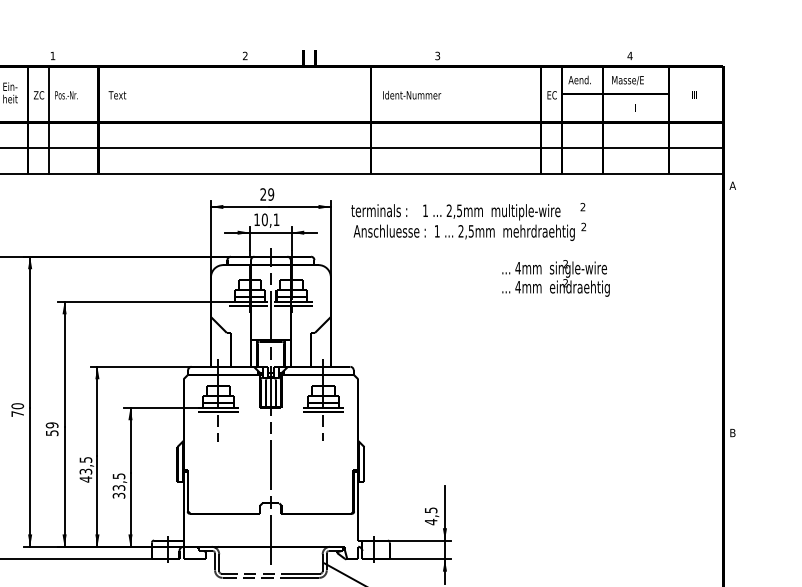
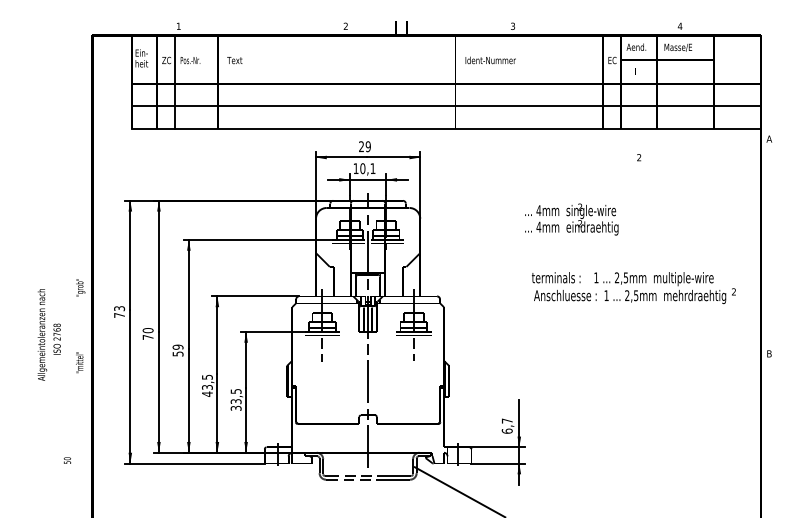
text: (468, 223) -> (633, 288), moved
text: (555, 278) -> (571, 219), moved
text: (430, 516) -> (506, 426), 4,5 -> 6,7

